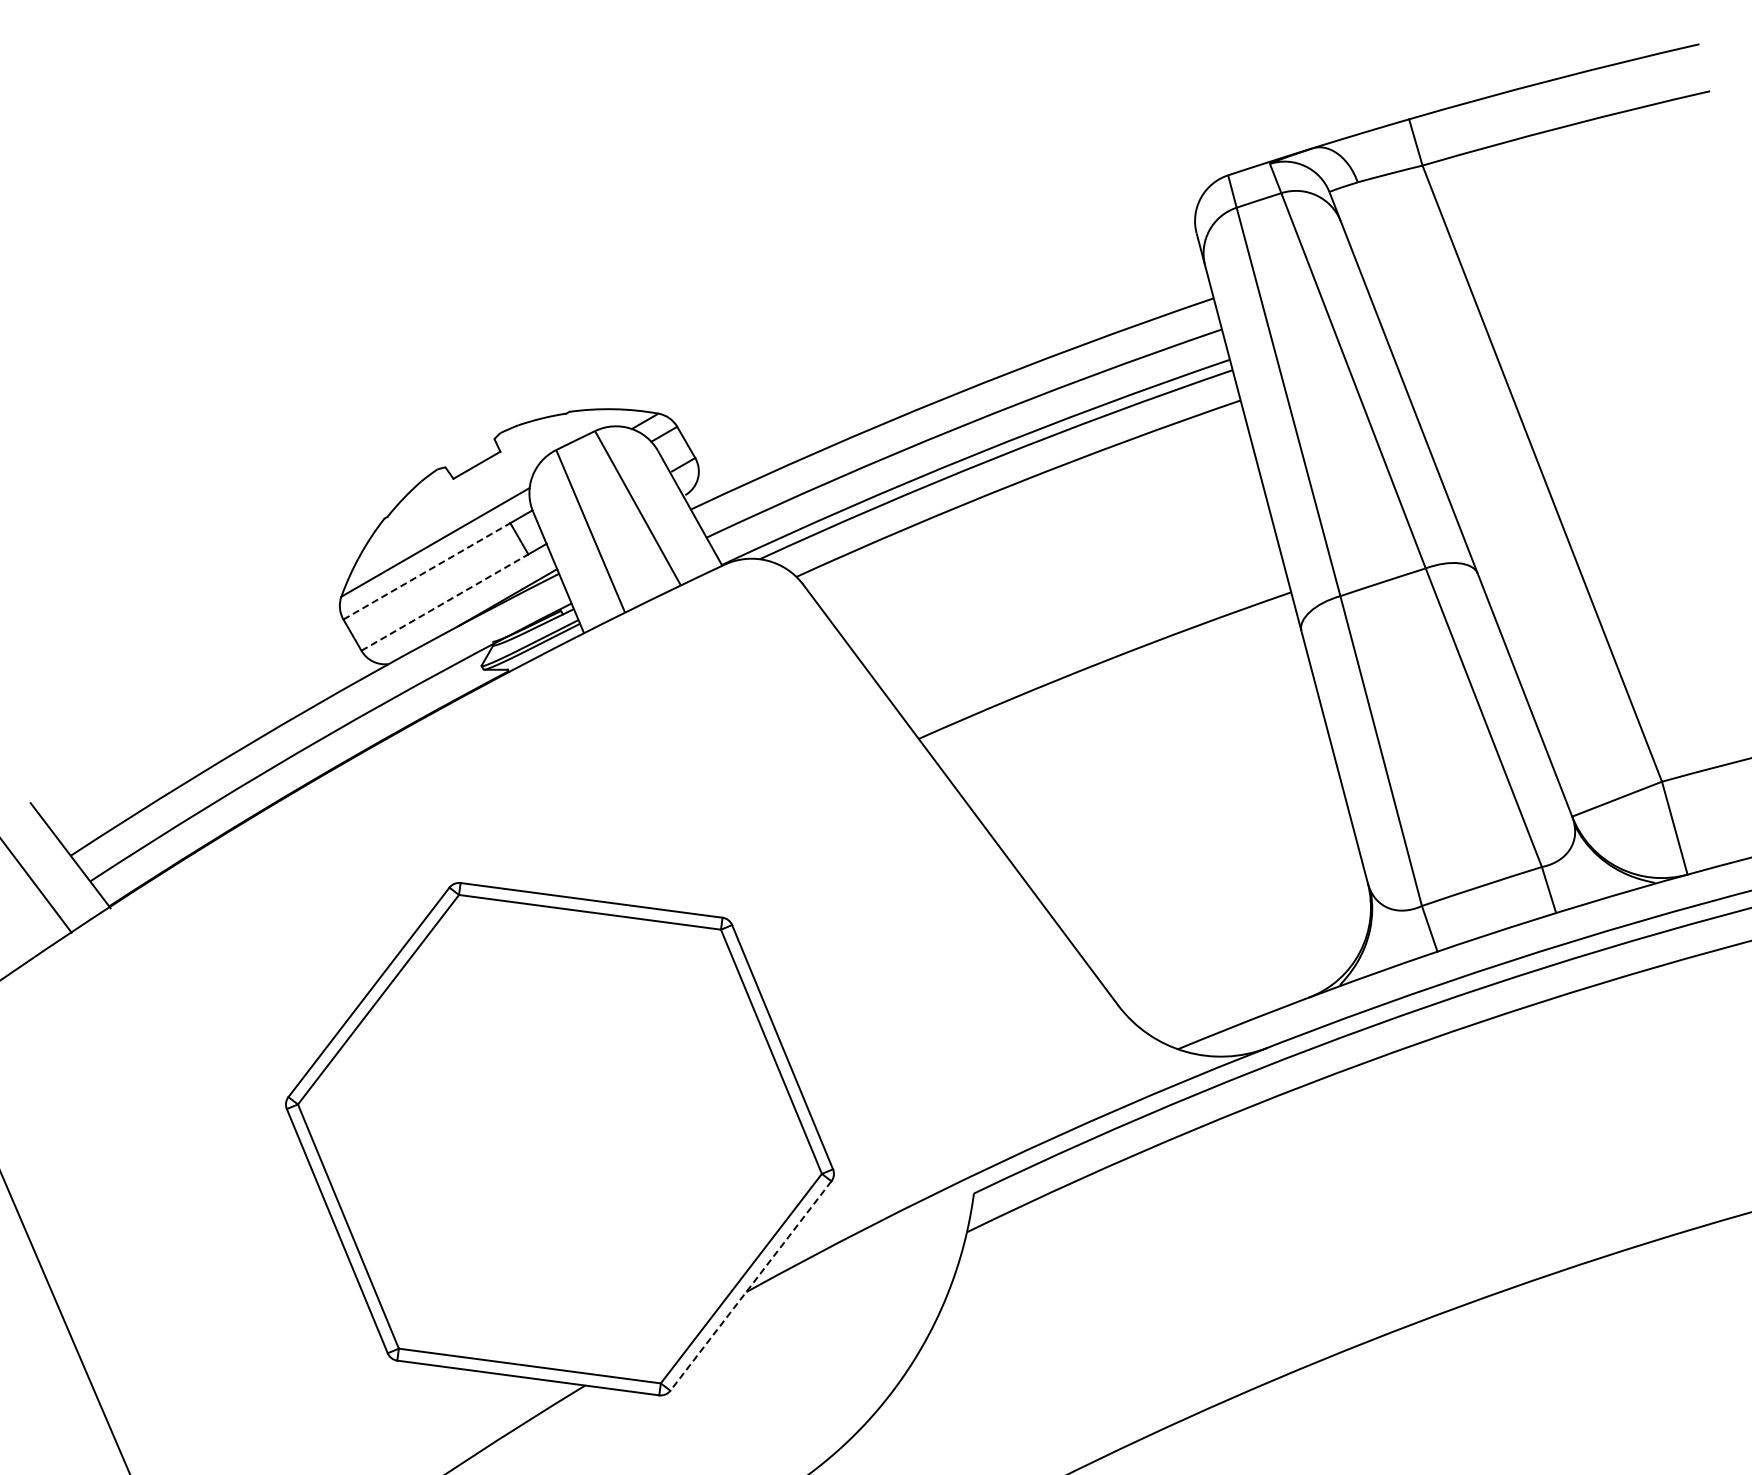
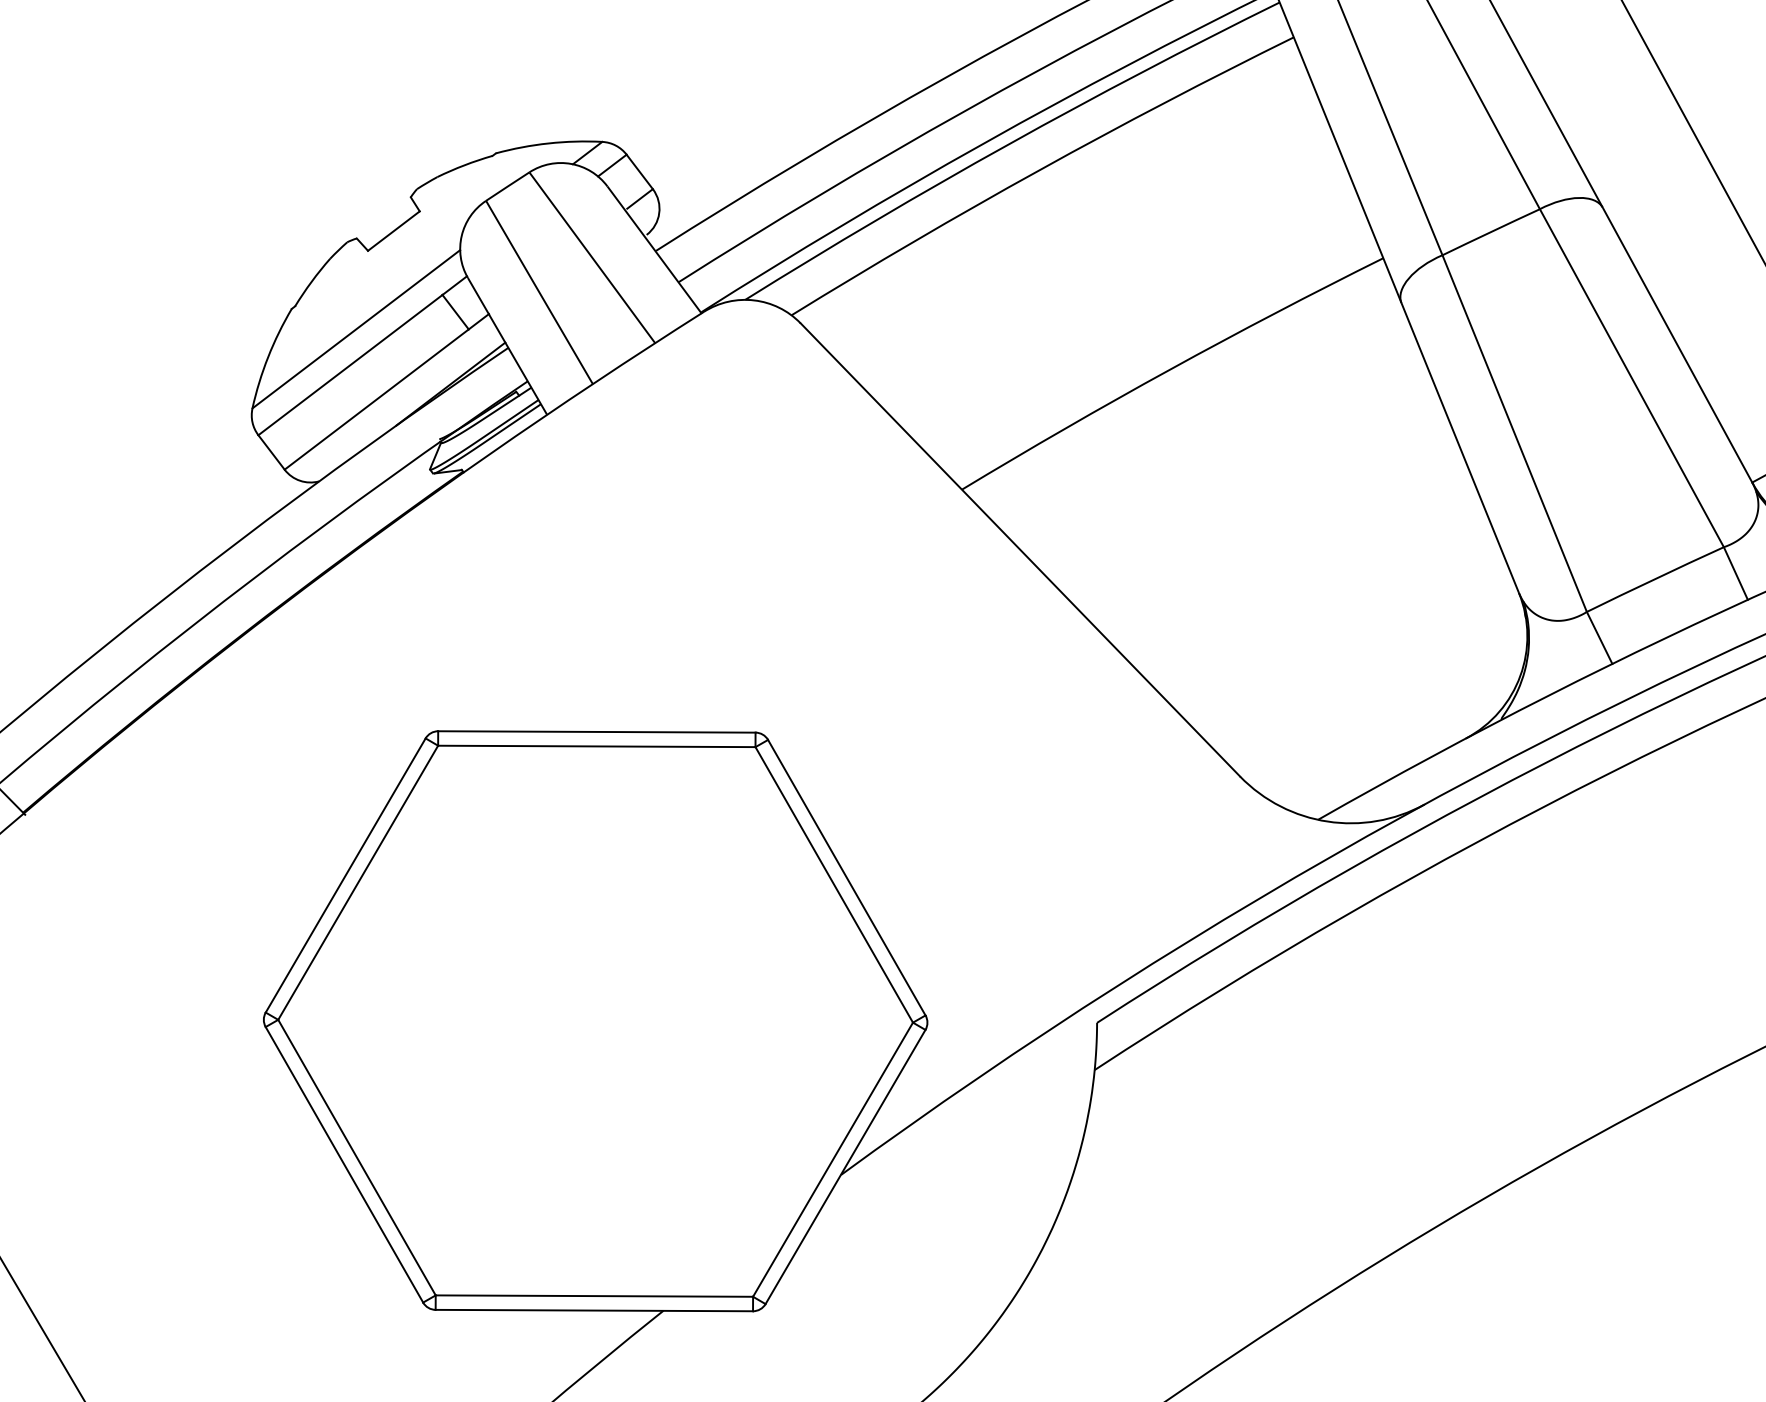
line: (427, 571) -> (351, 365), dashed -> solid
line: (445, 602) -> (377, 399), dashed -> solid
line: (750, 1286) -> (845, 1167), dashed -> solid

